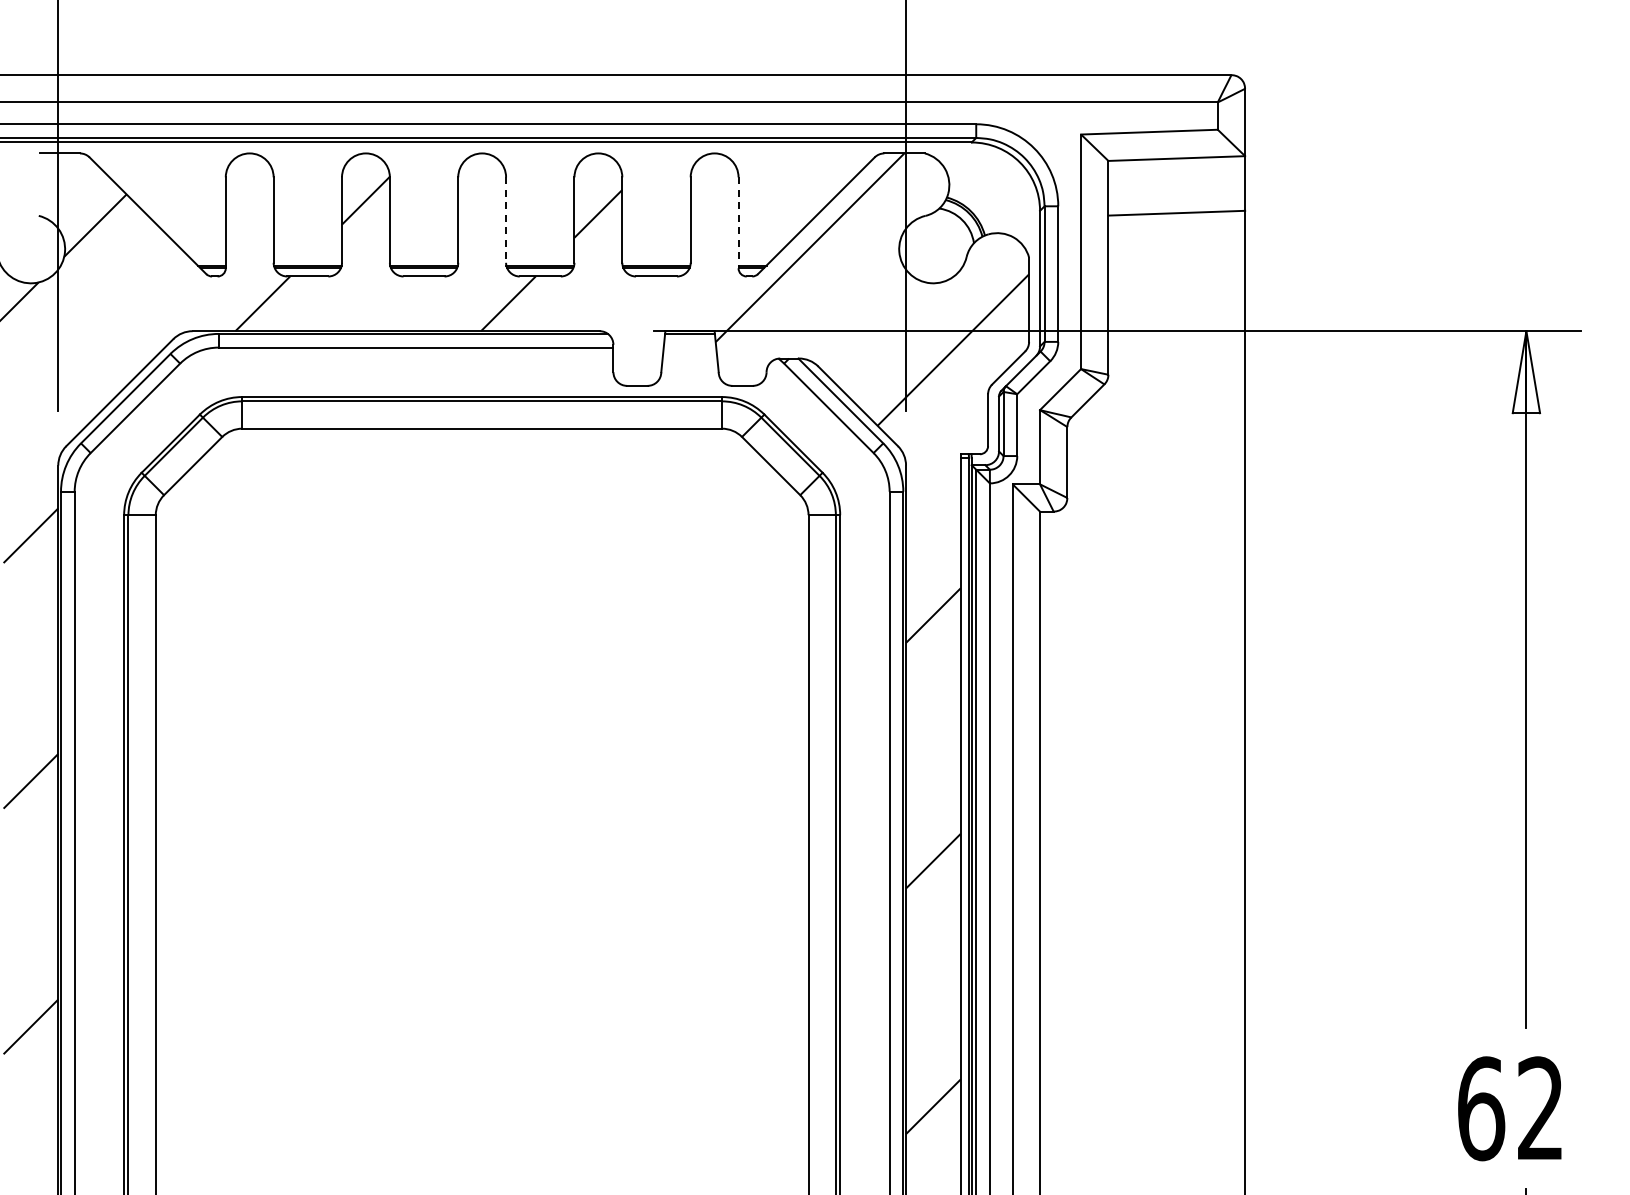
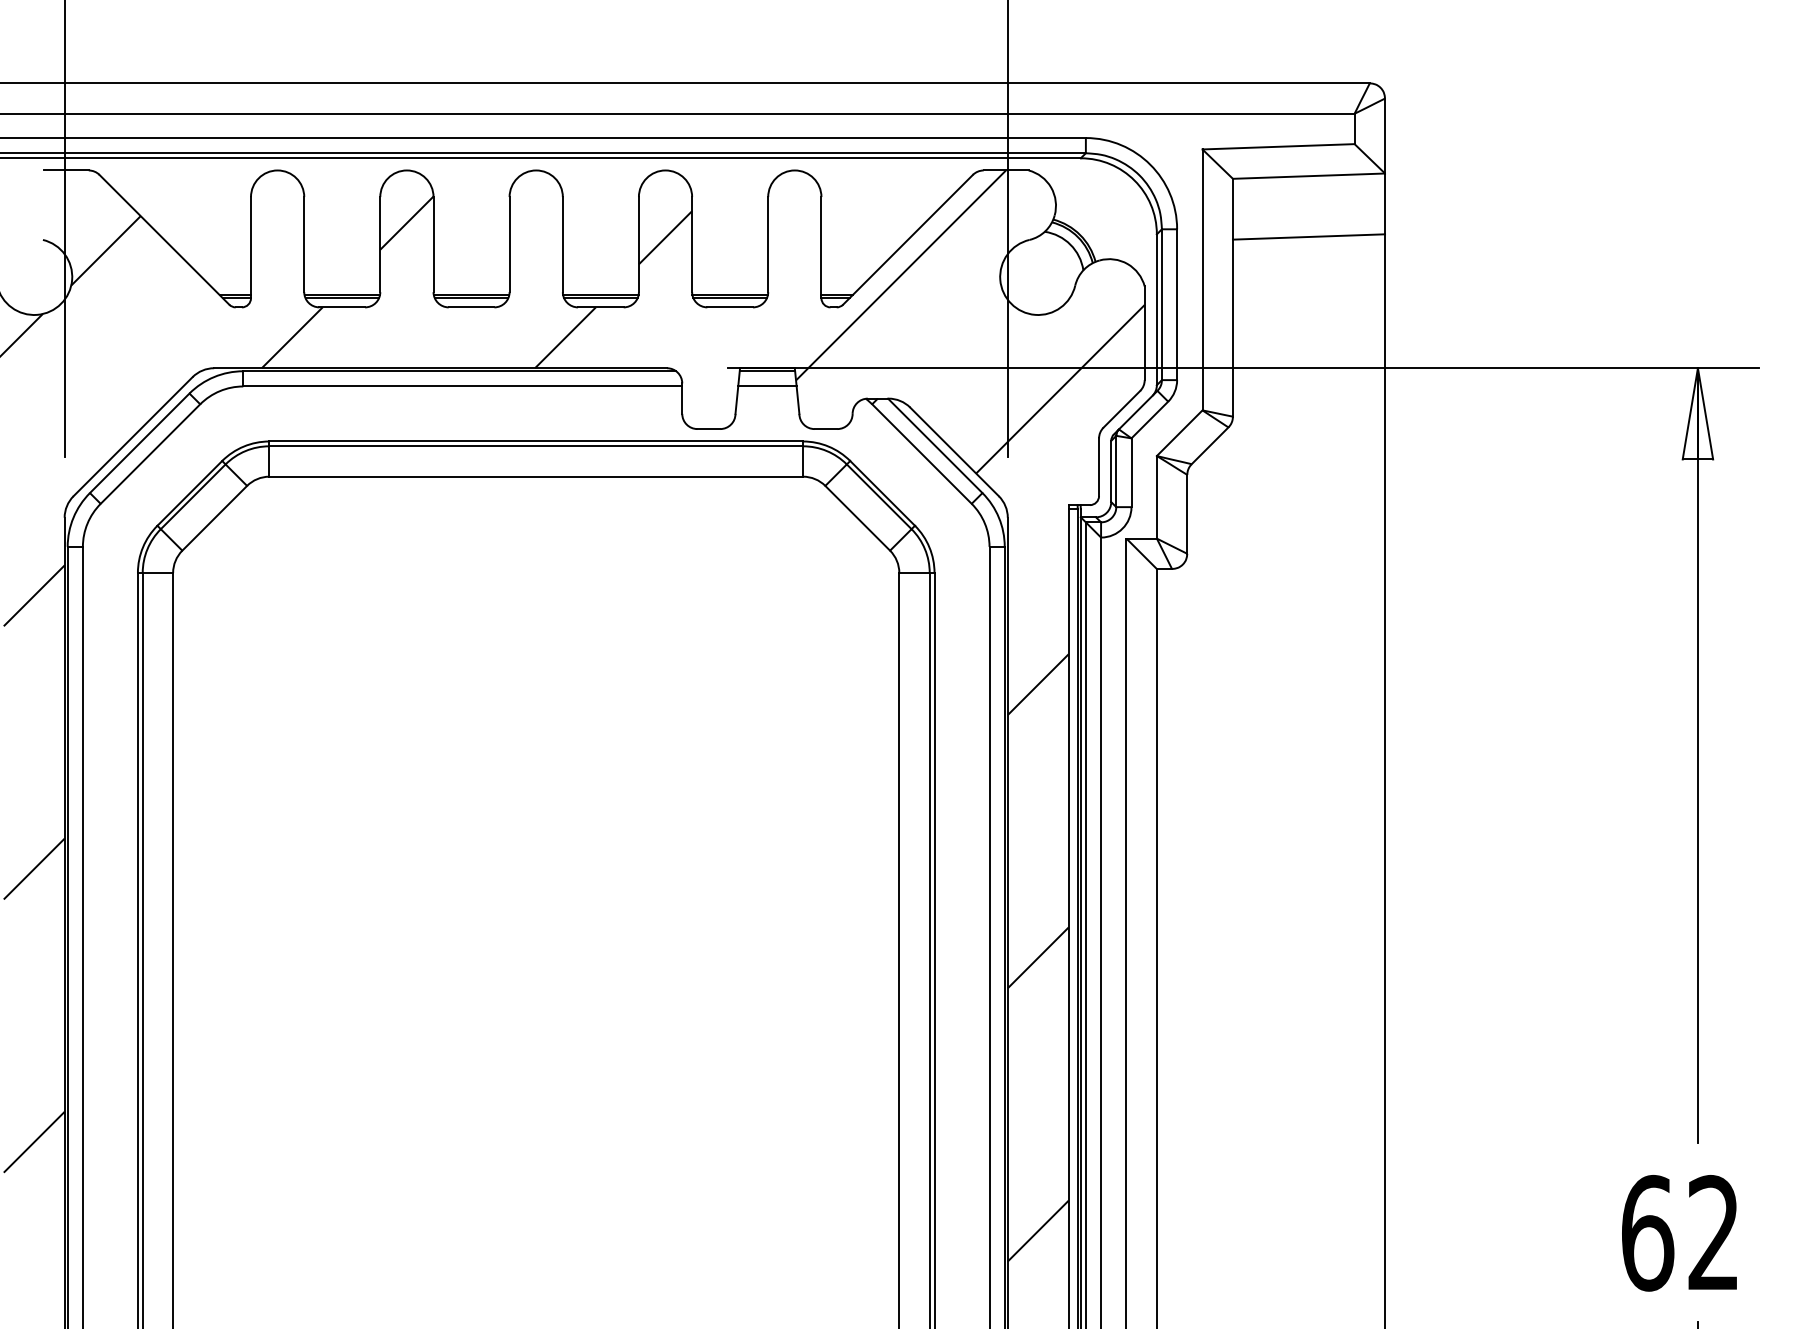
line: (506, 220) -> (563, 245), dashed -> solid
line: (738, 223) -> (821, 248), dashed -> solid
line: (689, 347) -> (766, 386), added

